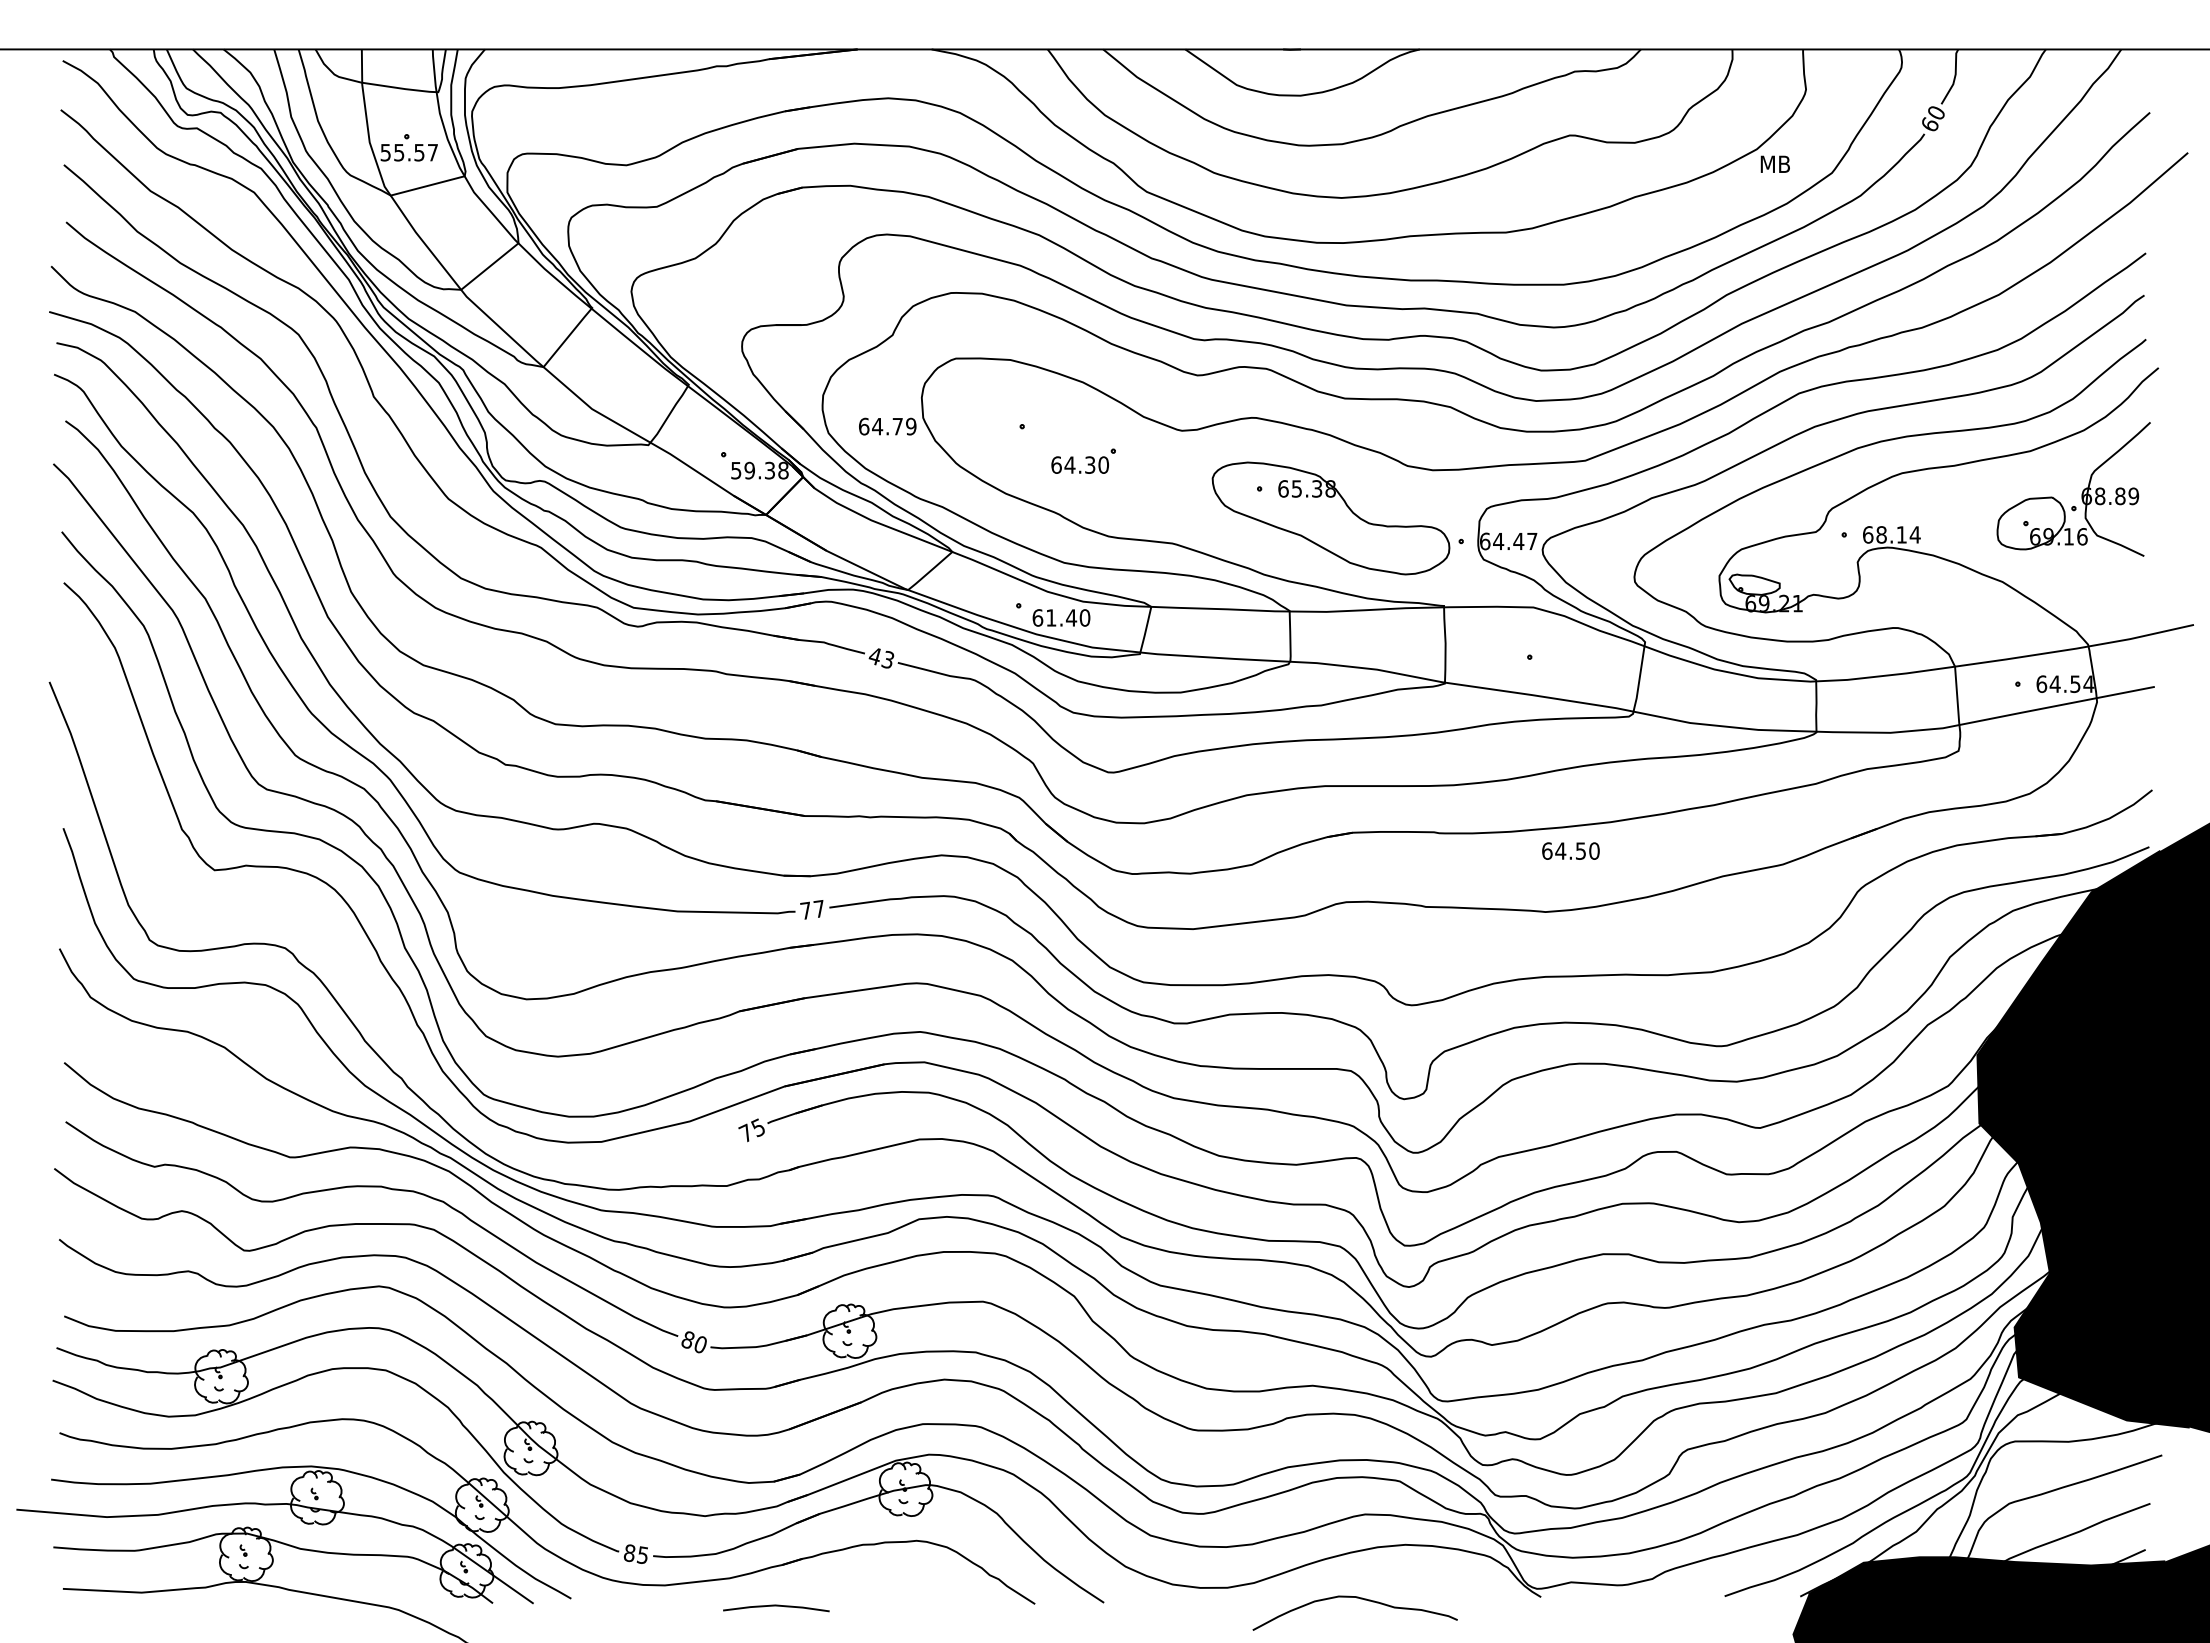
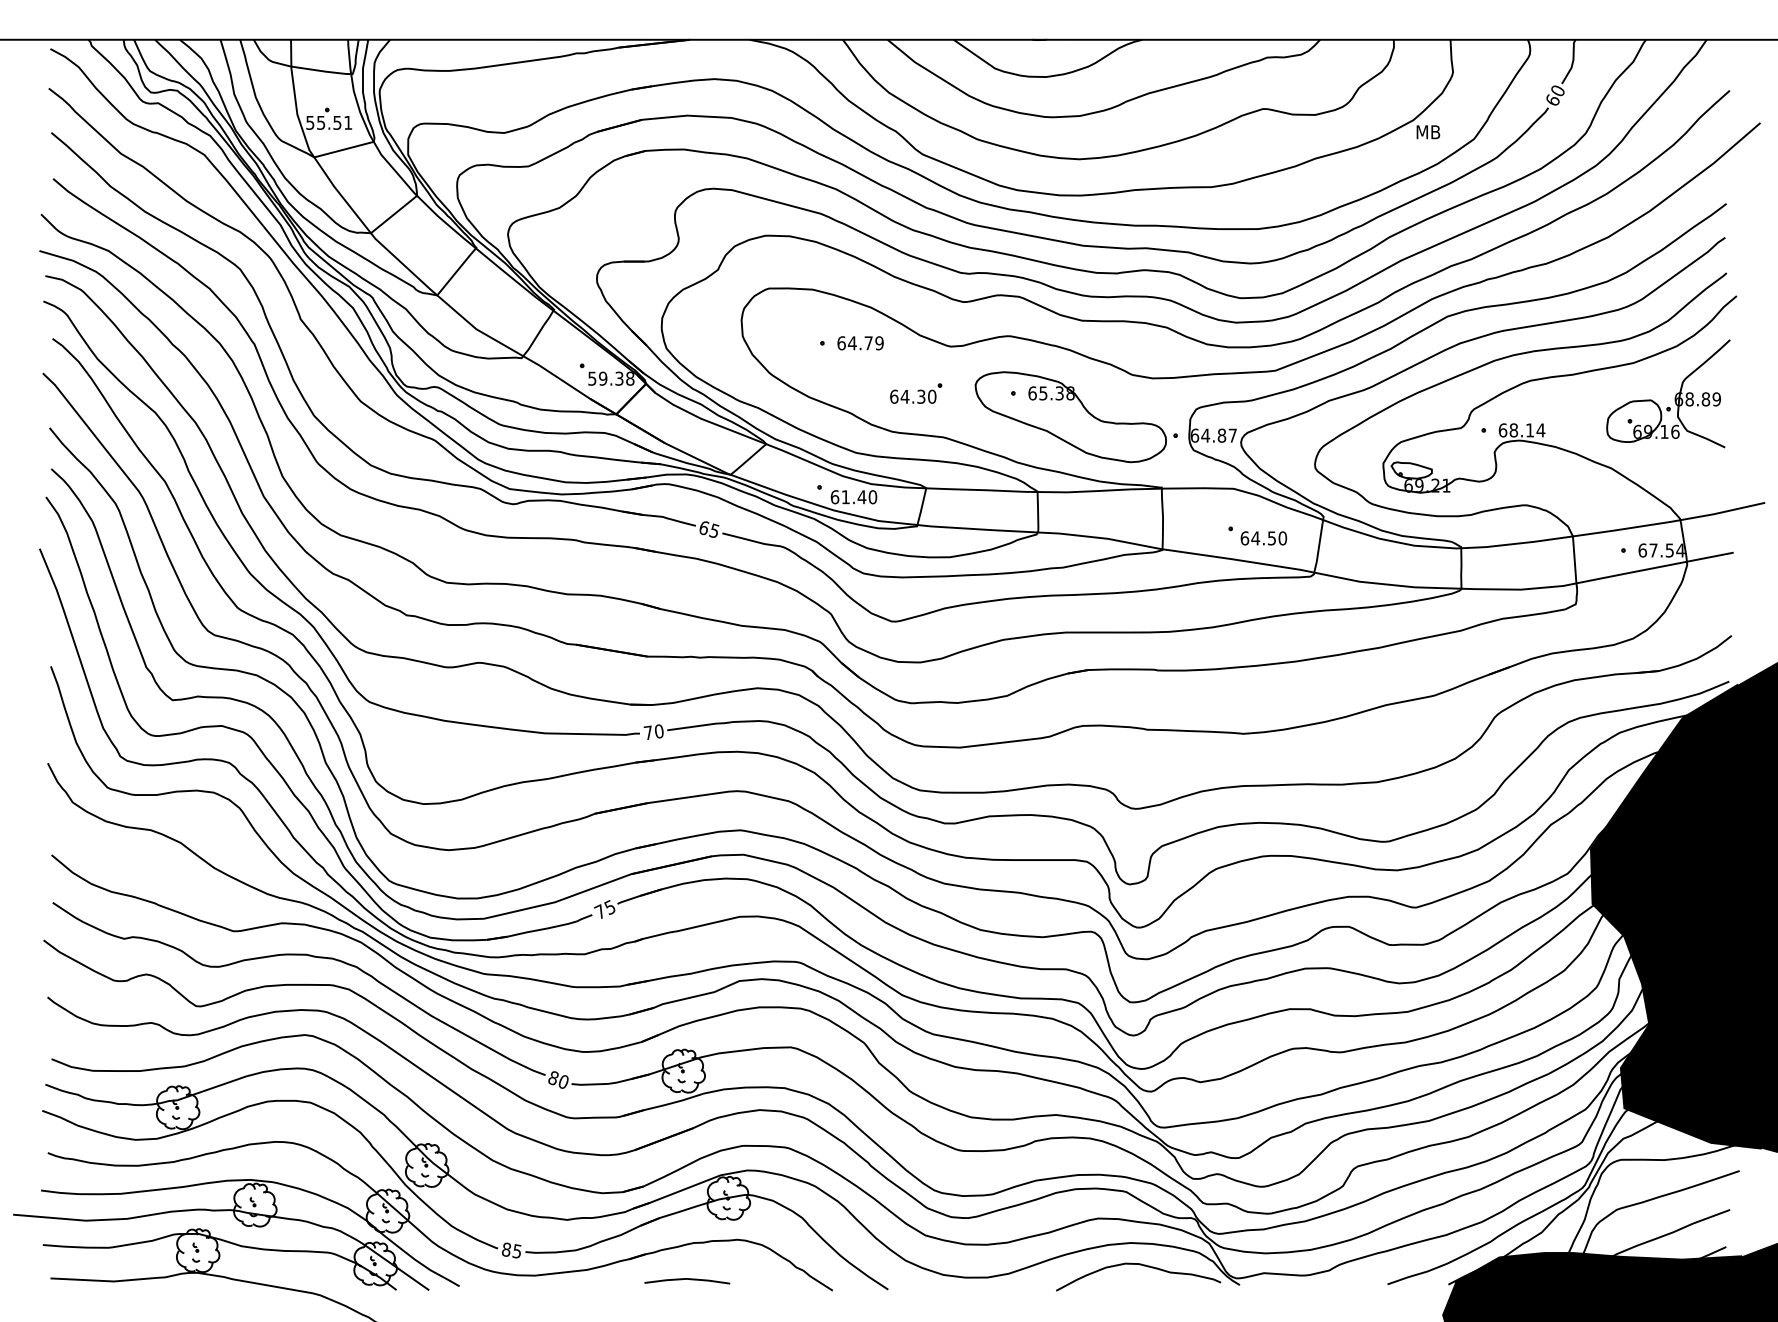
text: (432, 152) -> (347, 122), 55.57 -> 55.51
text: (887, 426) -> (860, 343), moved
part: (1083, 460) -> (915, 393), moved
text: (1518, 541) -> (1221, 435), 64.47 -> 64.87
text: (881, 657) -> (709, 529), 43 -> 65
text: (2054, 683) -> (1652, 549), 64.54 -> 67.54
text: (1570, 850) -> (1263, 537), moved
text: (818, 908) -> (658, 731), 77 -> 70
part: (336, 946) -> (270, 761), added
curve: (1356, 1598) -> (1139, 1265), moved
line: (776, 1606) -> (687, 1279), moved

